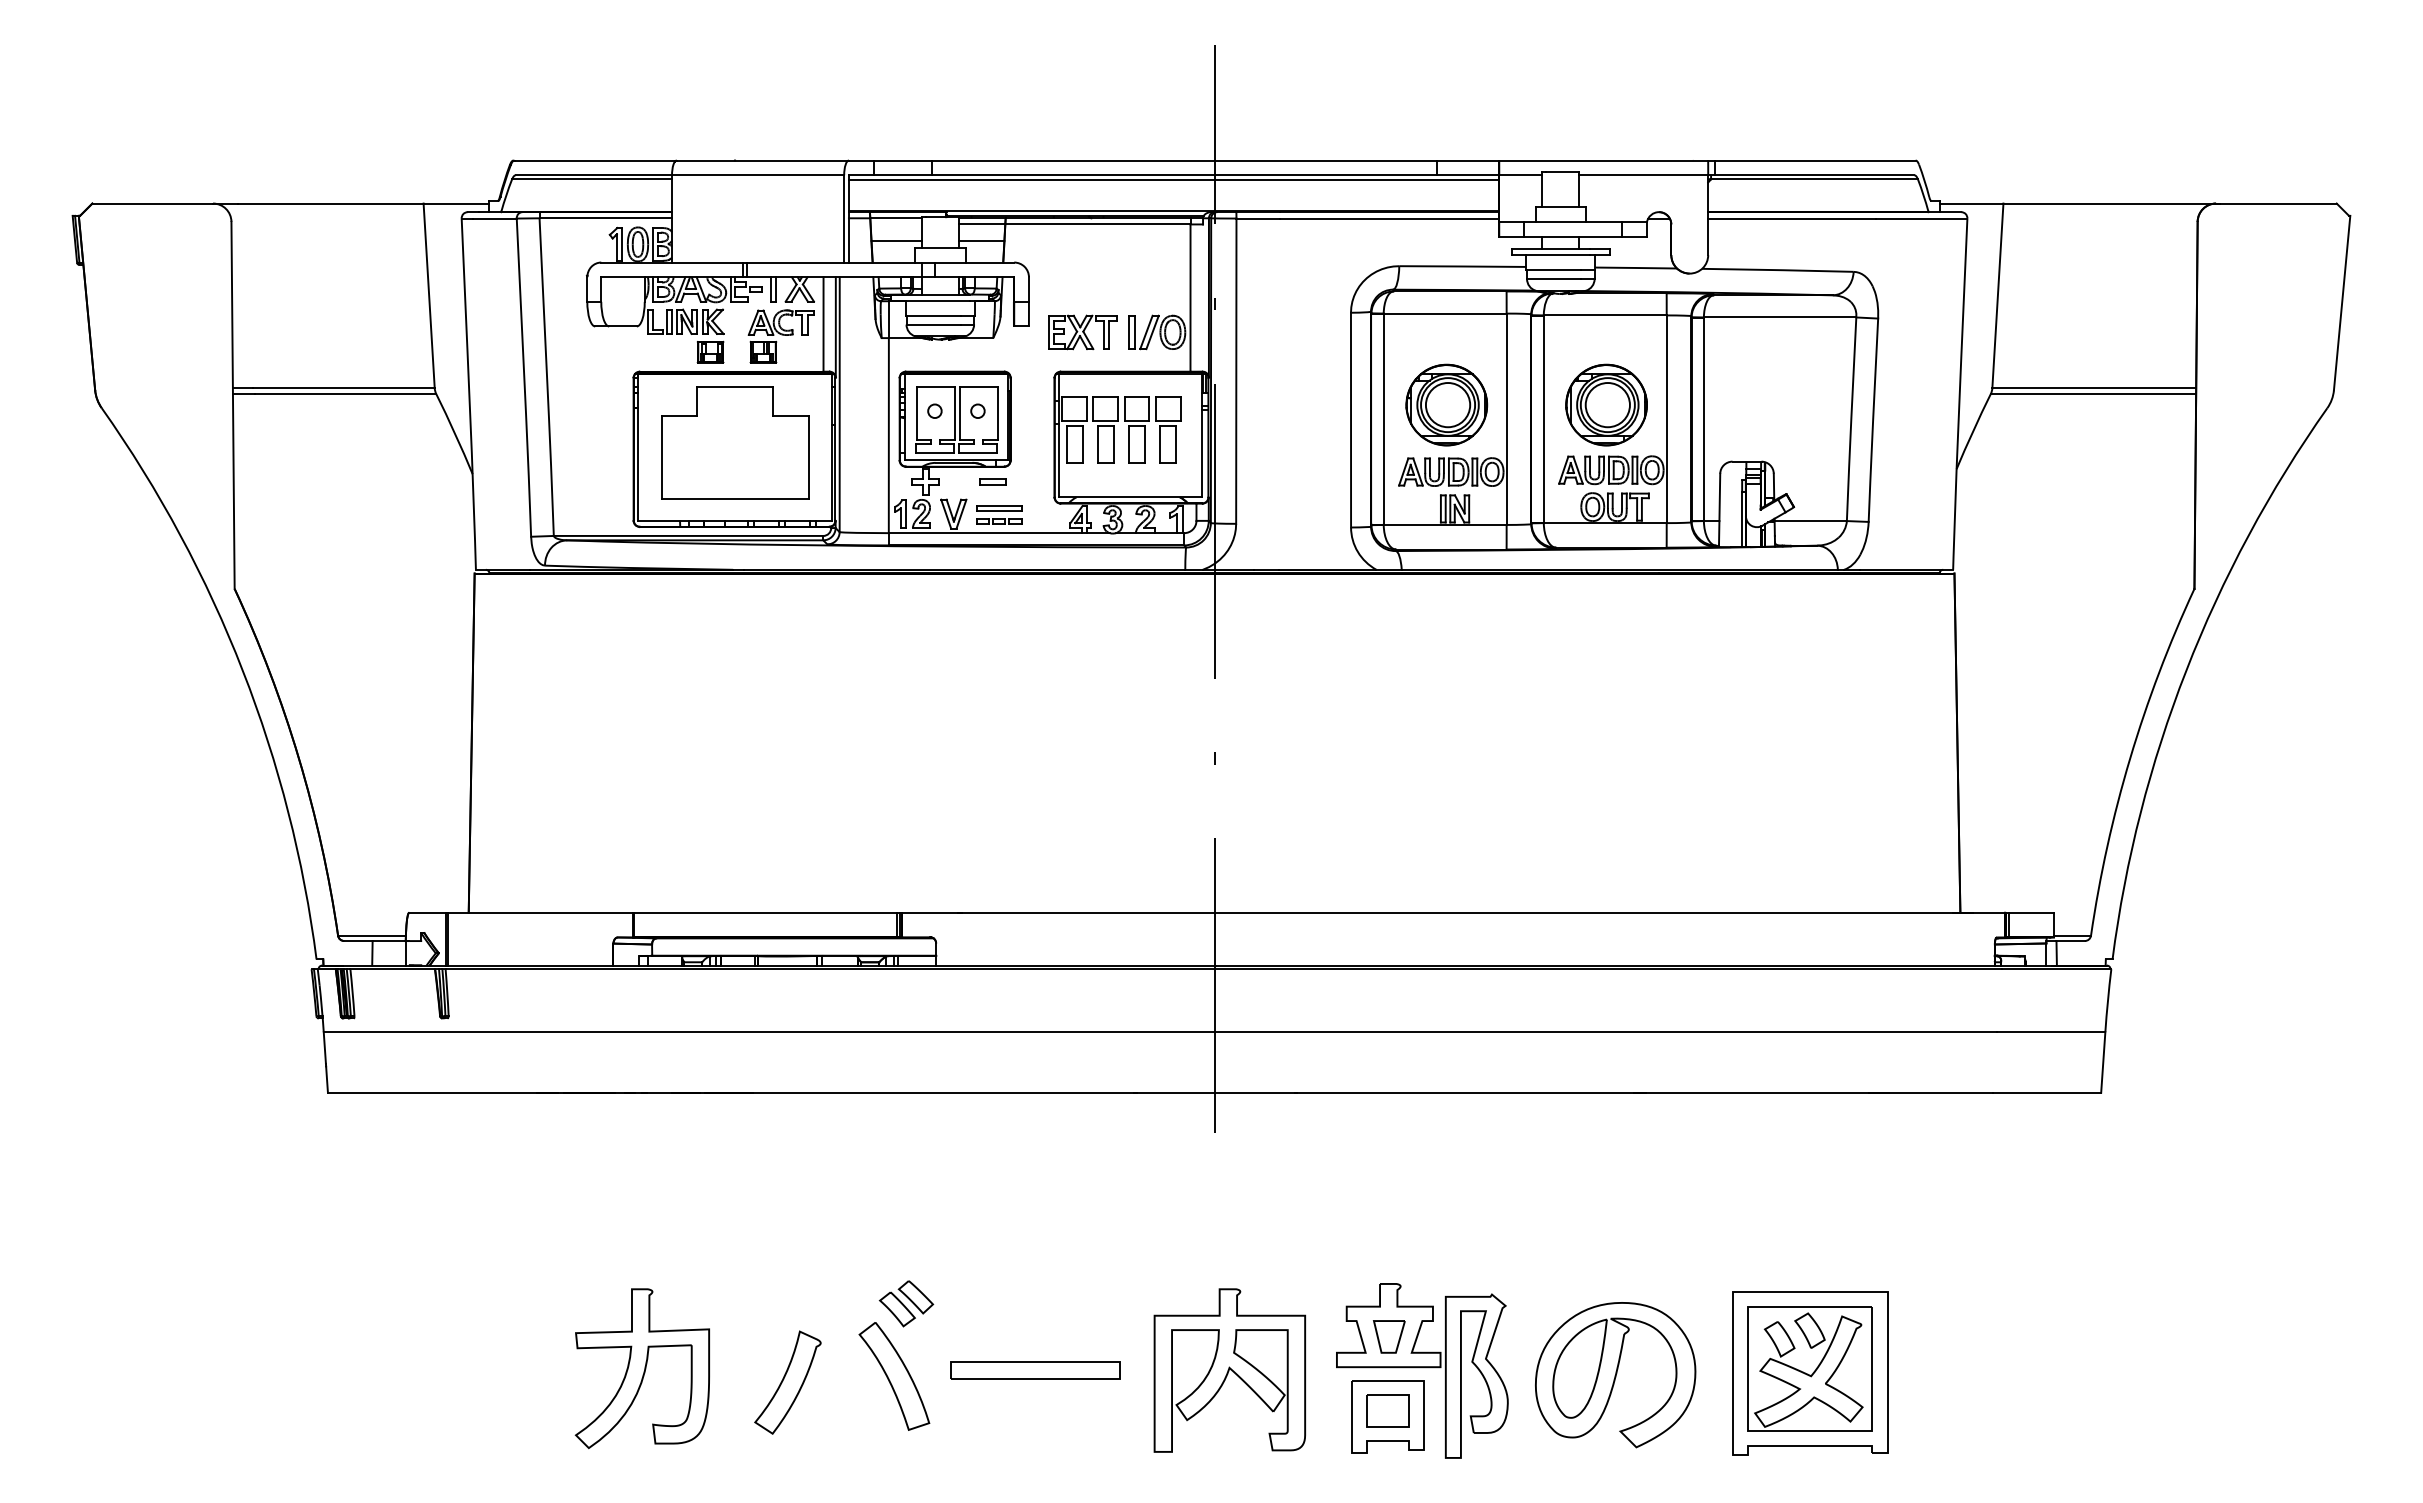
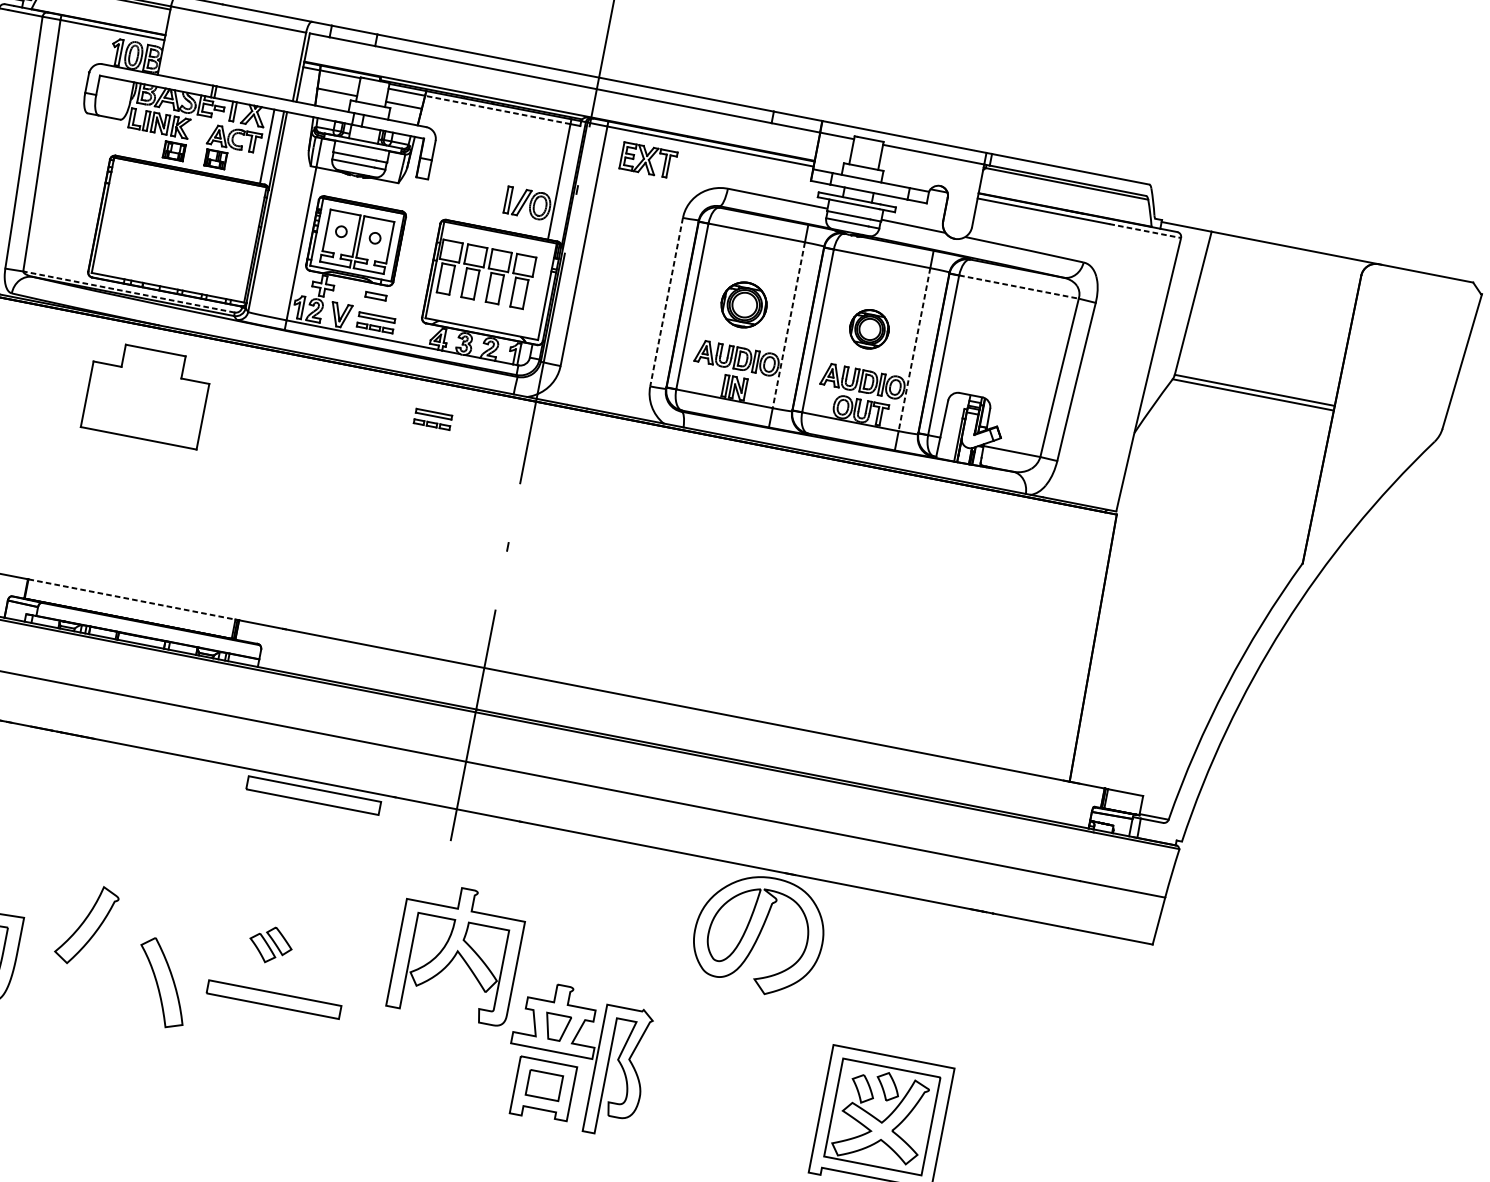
line: (1173, 179) -> (563, 86), removed
line: (1921, 218) -> (1145, 230), solid -> dashed
line: (1097, 224) -> (497, 109), solid -> dashed
line: (1780, 317) -> (1019, 287), solid -> dashed
part: (1082, 332) -> (648, 160), moved
part: (1446, 404) -> (743, 304), size x0.7
part: (1606, 404) -> (869, 328), size x0.6
line: (1506, 419) -> (788, 325), solid -> dashed
line: (1666, 419) -> (914, 349), solid -> dashed
line: (1351, 420) -> (666, 302), solid -> dashed
part: (735, 442) -> (147, 393), moved
line: (688, 535) -> (129, 291), solid -> dashed
part: (1092, 619) -> (433, 419), added
line: (765, 912) -> (131, 599), solid -> dashed
part: (1035, 1110) -> (313, 795), added
part: (906, 1303) -> (270, 944), moved
part: (1229, 1370) -> (457, 953), moved
part: (1615, 1375) -> (759, 934), moved
part: (787, 1382) -> (86, 925), moved

